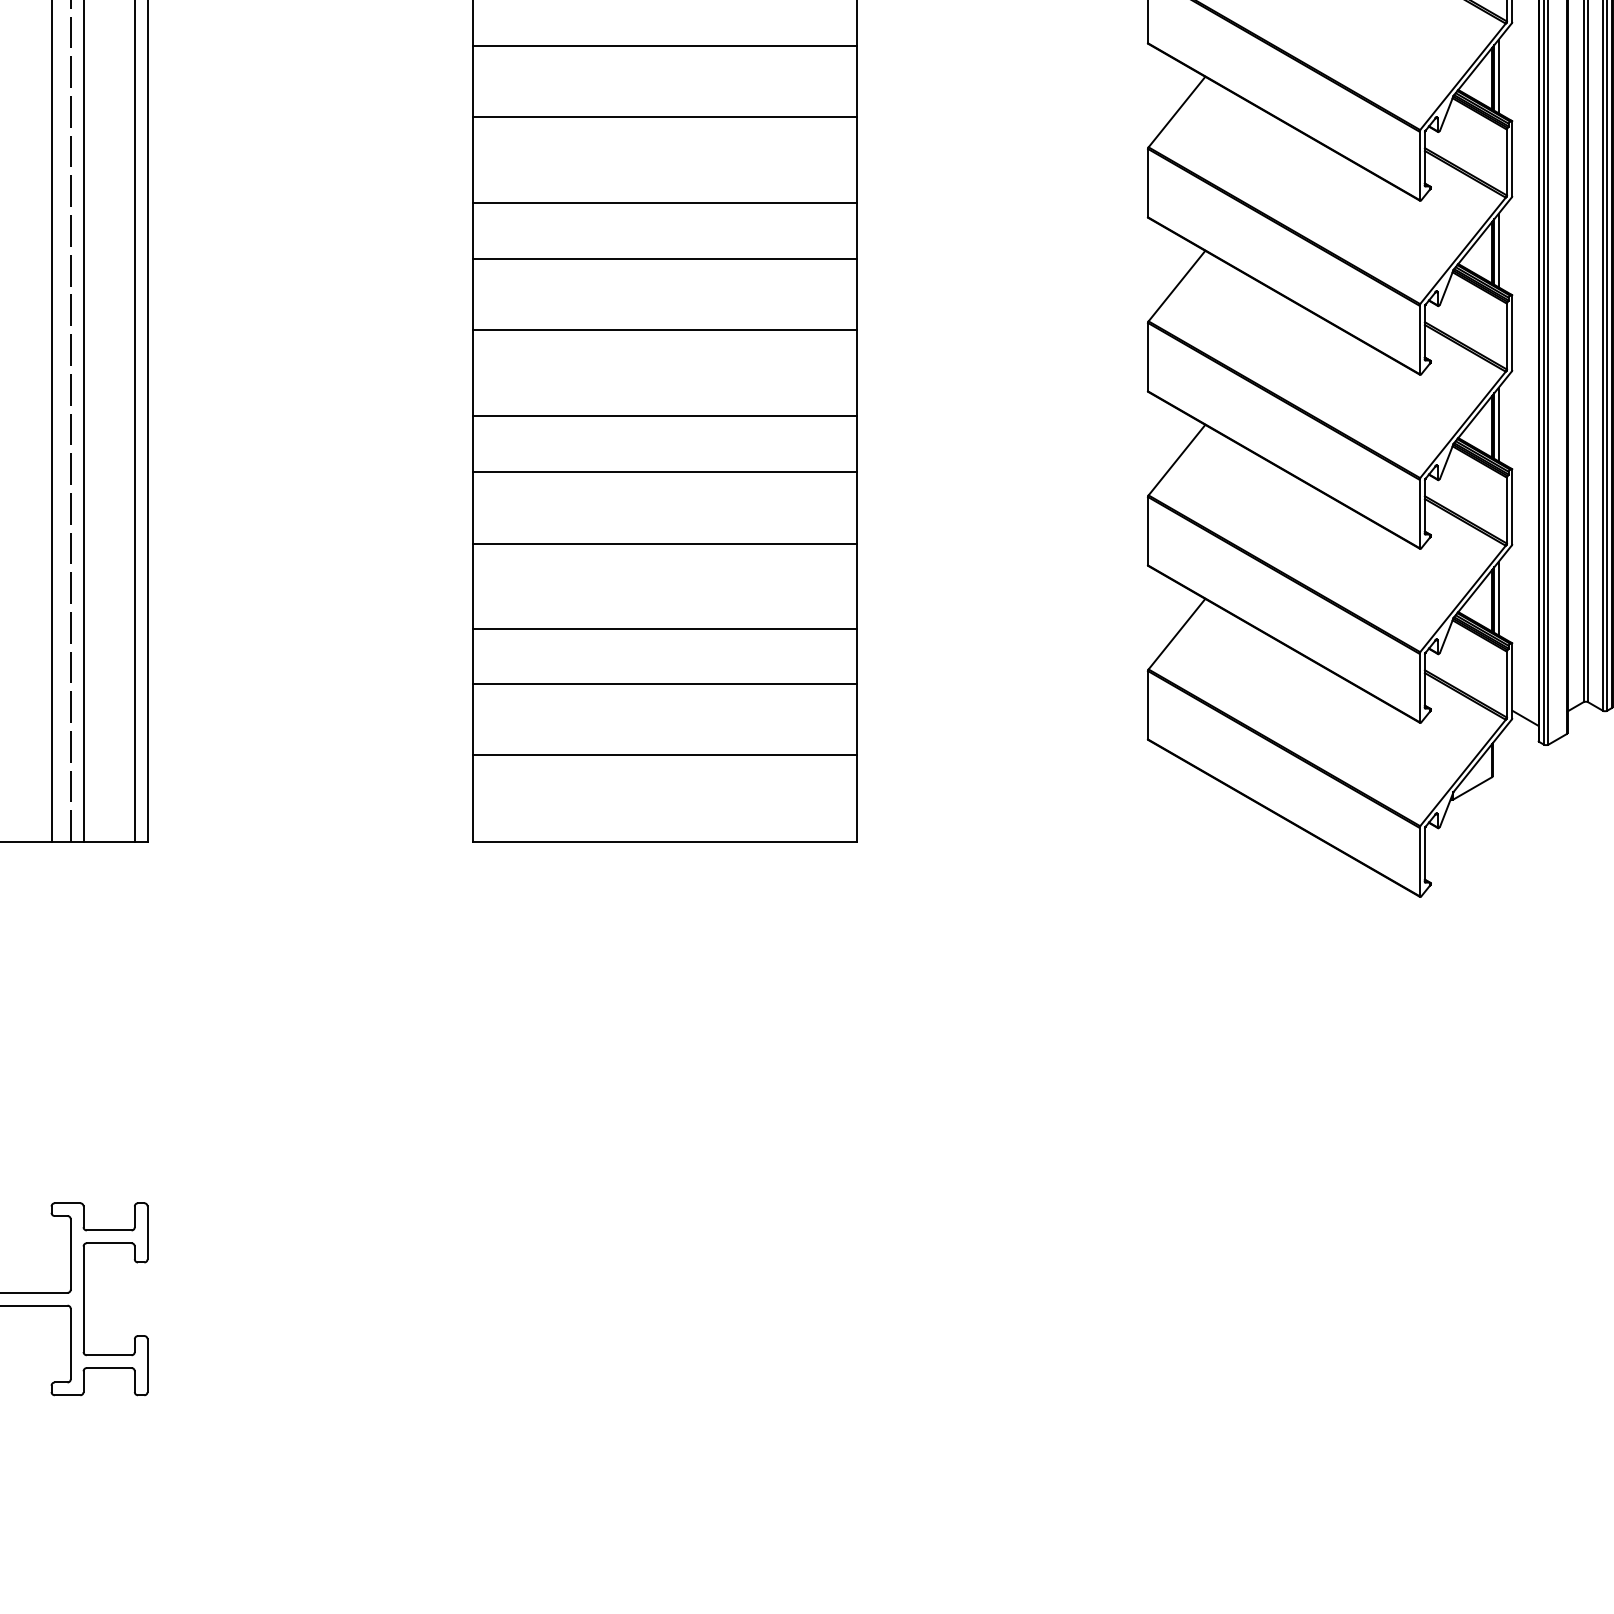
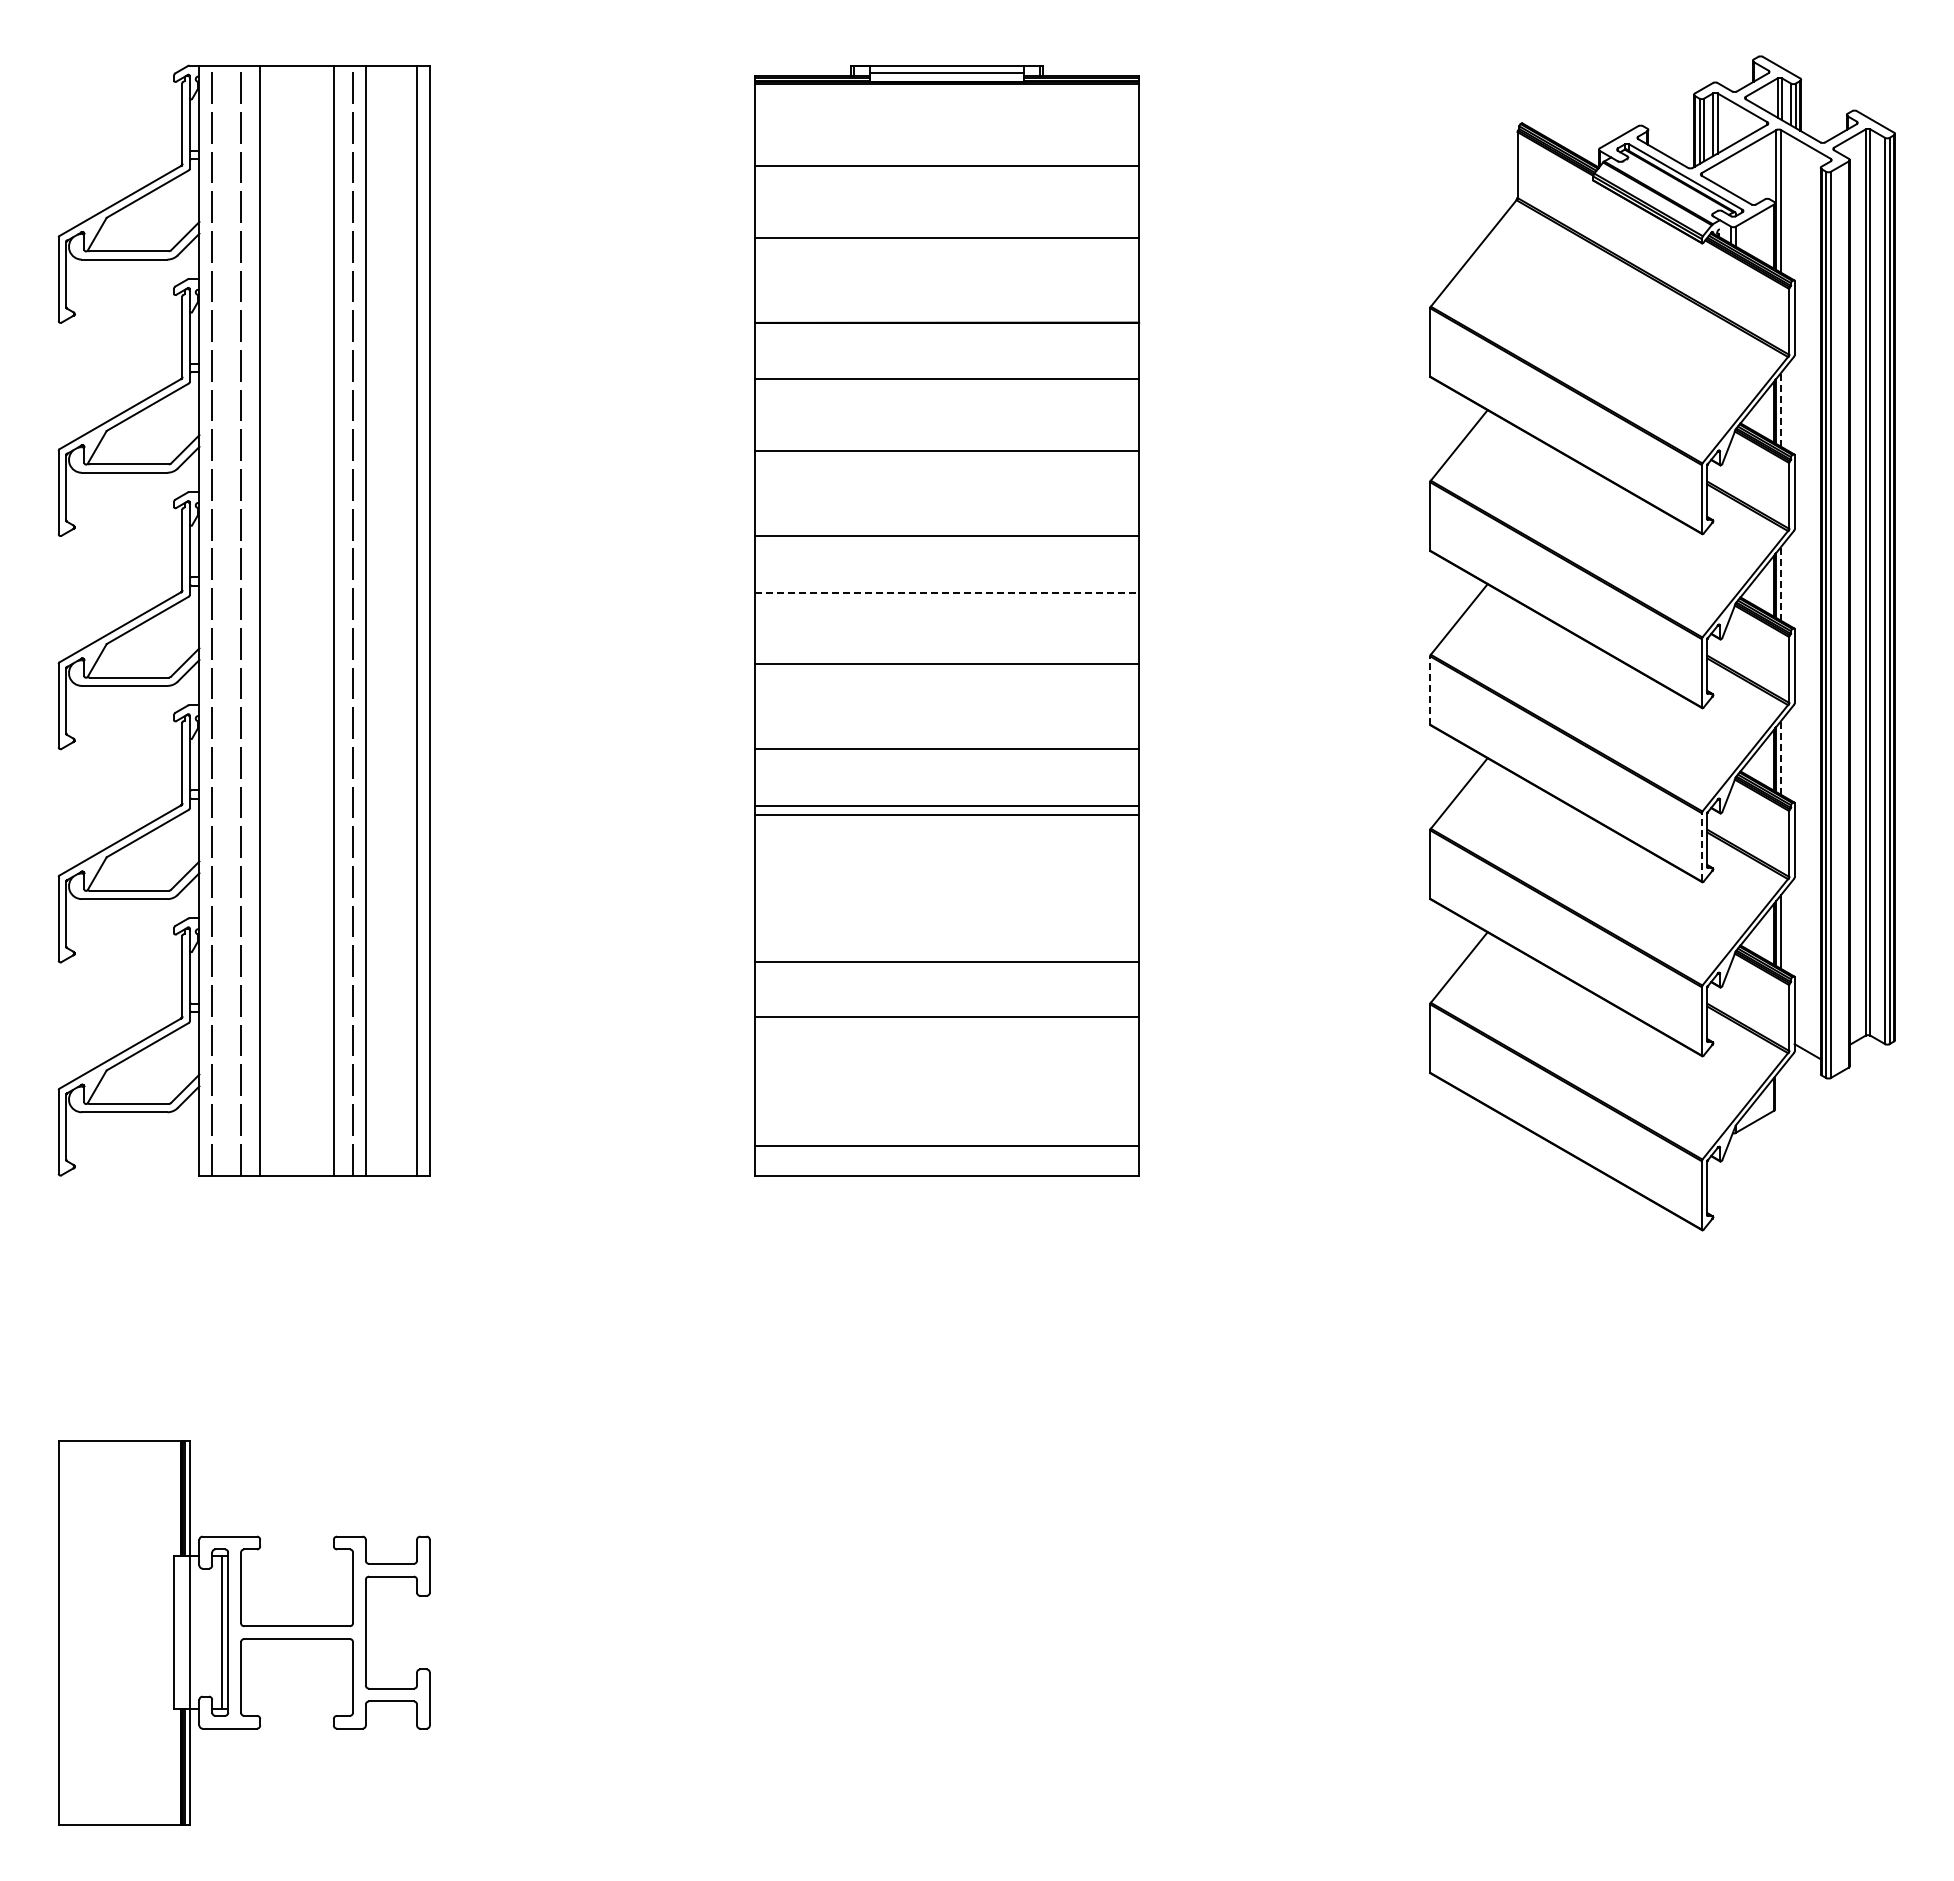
line: (1499, 76) -> (1781, 409), solid -> dashed
line: (1499, 250) -> (1781, 583), solid -> dashed
line: (665, 259) -> (947, 592), solid -> dashed
line: (1148, 357) -> (1430, 690), solid -> dashed
line: (1499, 424) -> (1781, 757), solid -> dashed
line: (1419, 513) -> (1701, 846), solid -> dashed
line: (665, 543) -> (947, 814), moved
line: (665, 755) -> (947, 1145), moved

